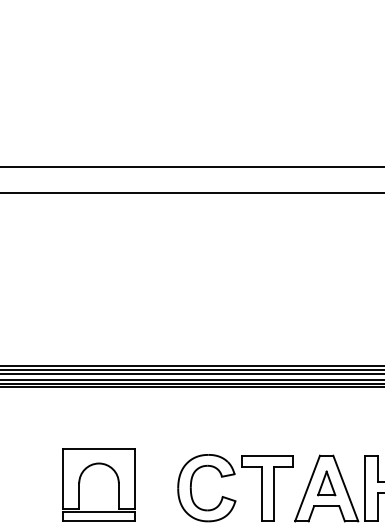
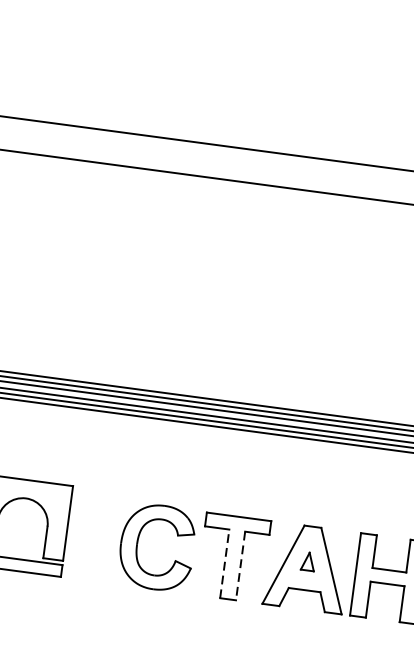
part: (326, 483) -> (308, 561), size x0.6
line: (261, 493) -> (224, 563), solid -> dashed
line: (274, 494) -> (241, 566), solid -> dashed

